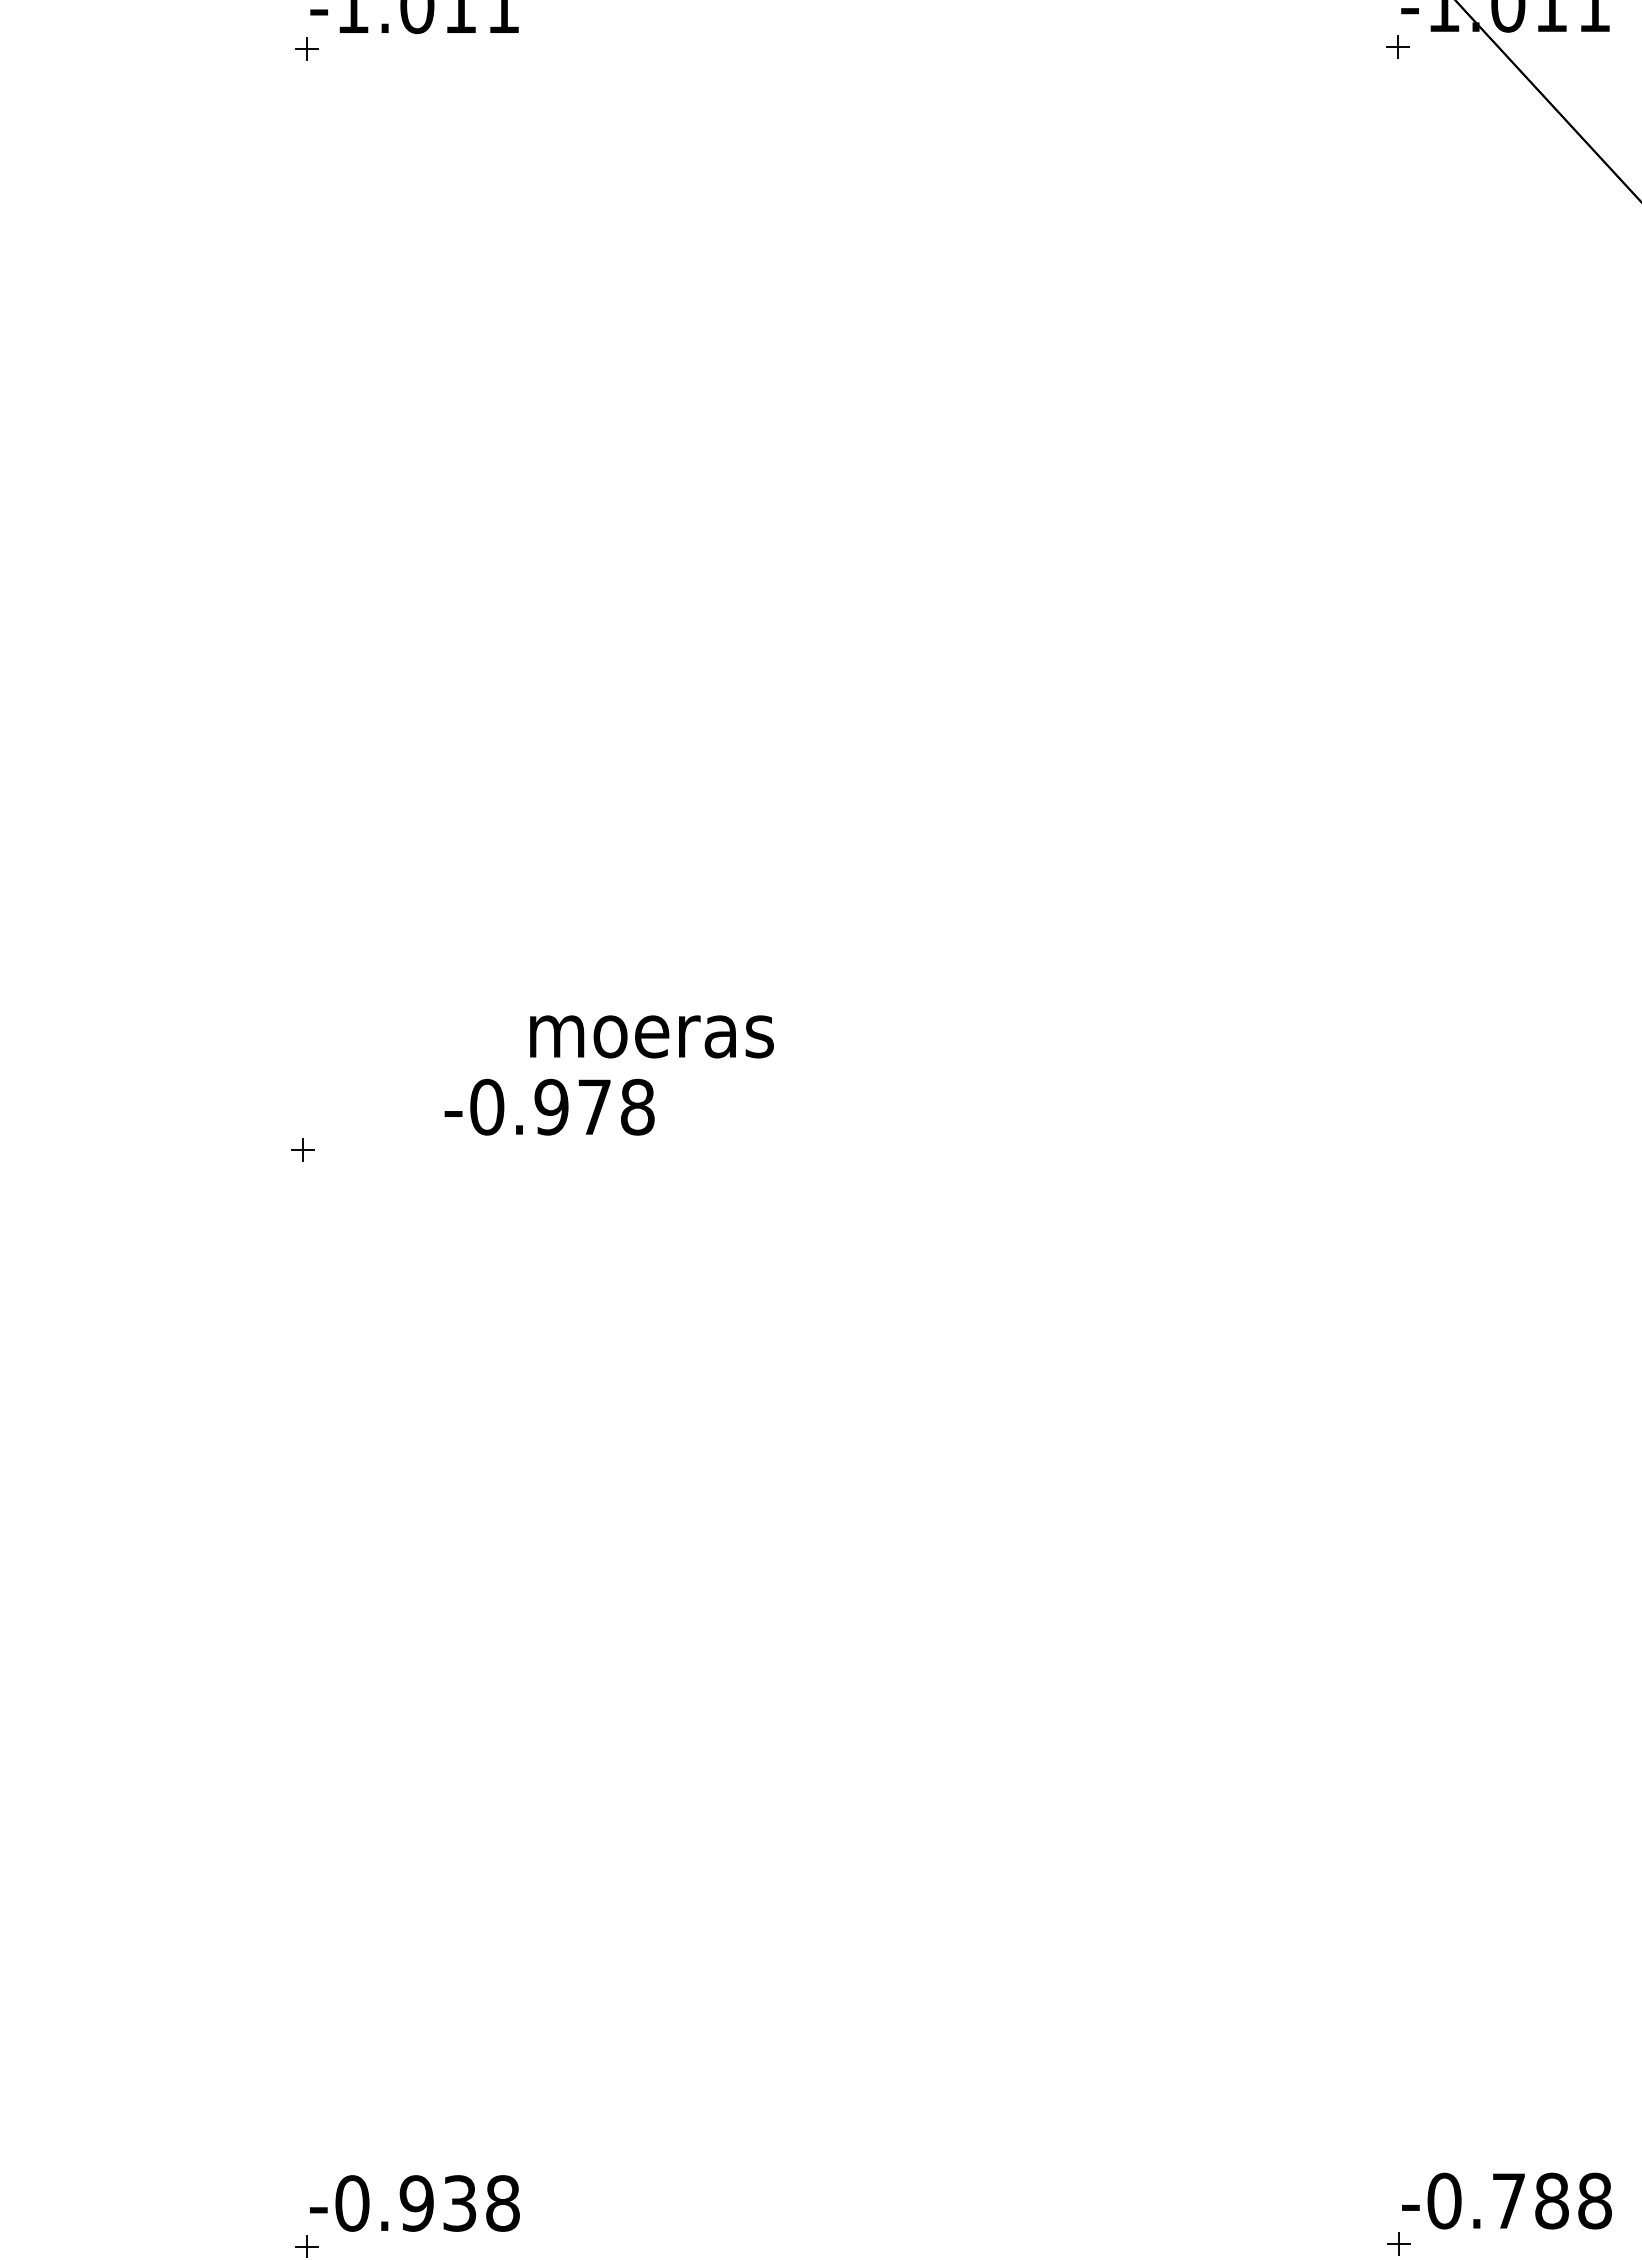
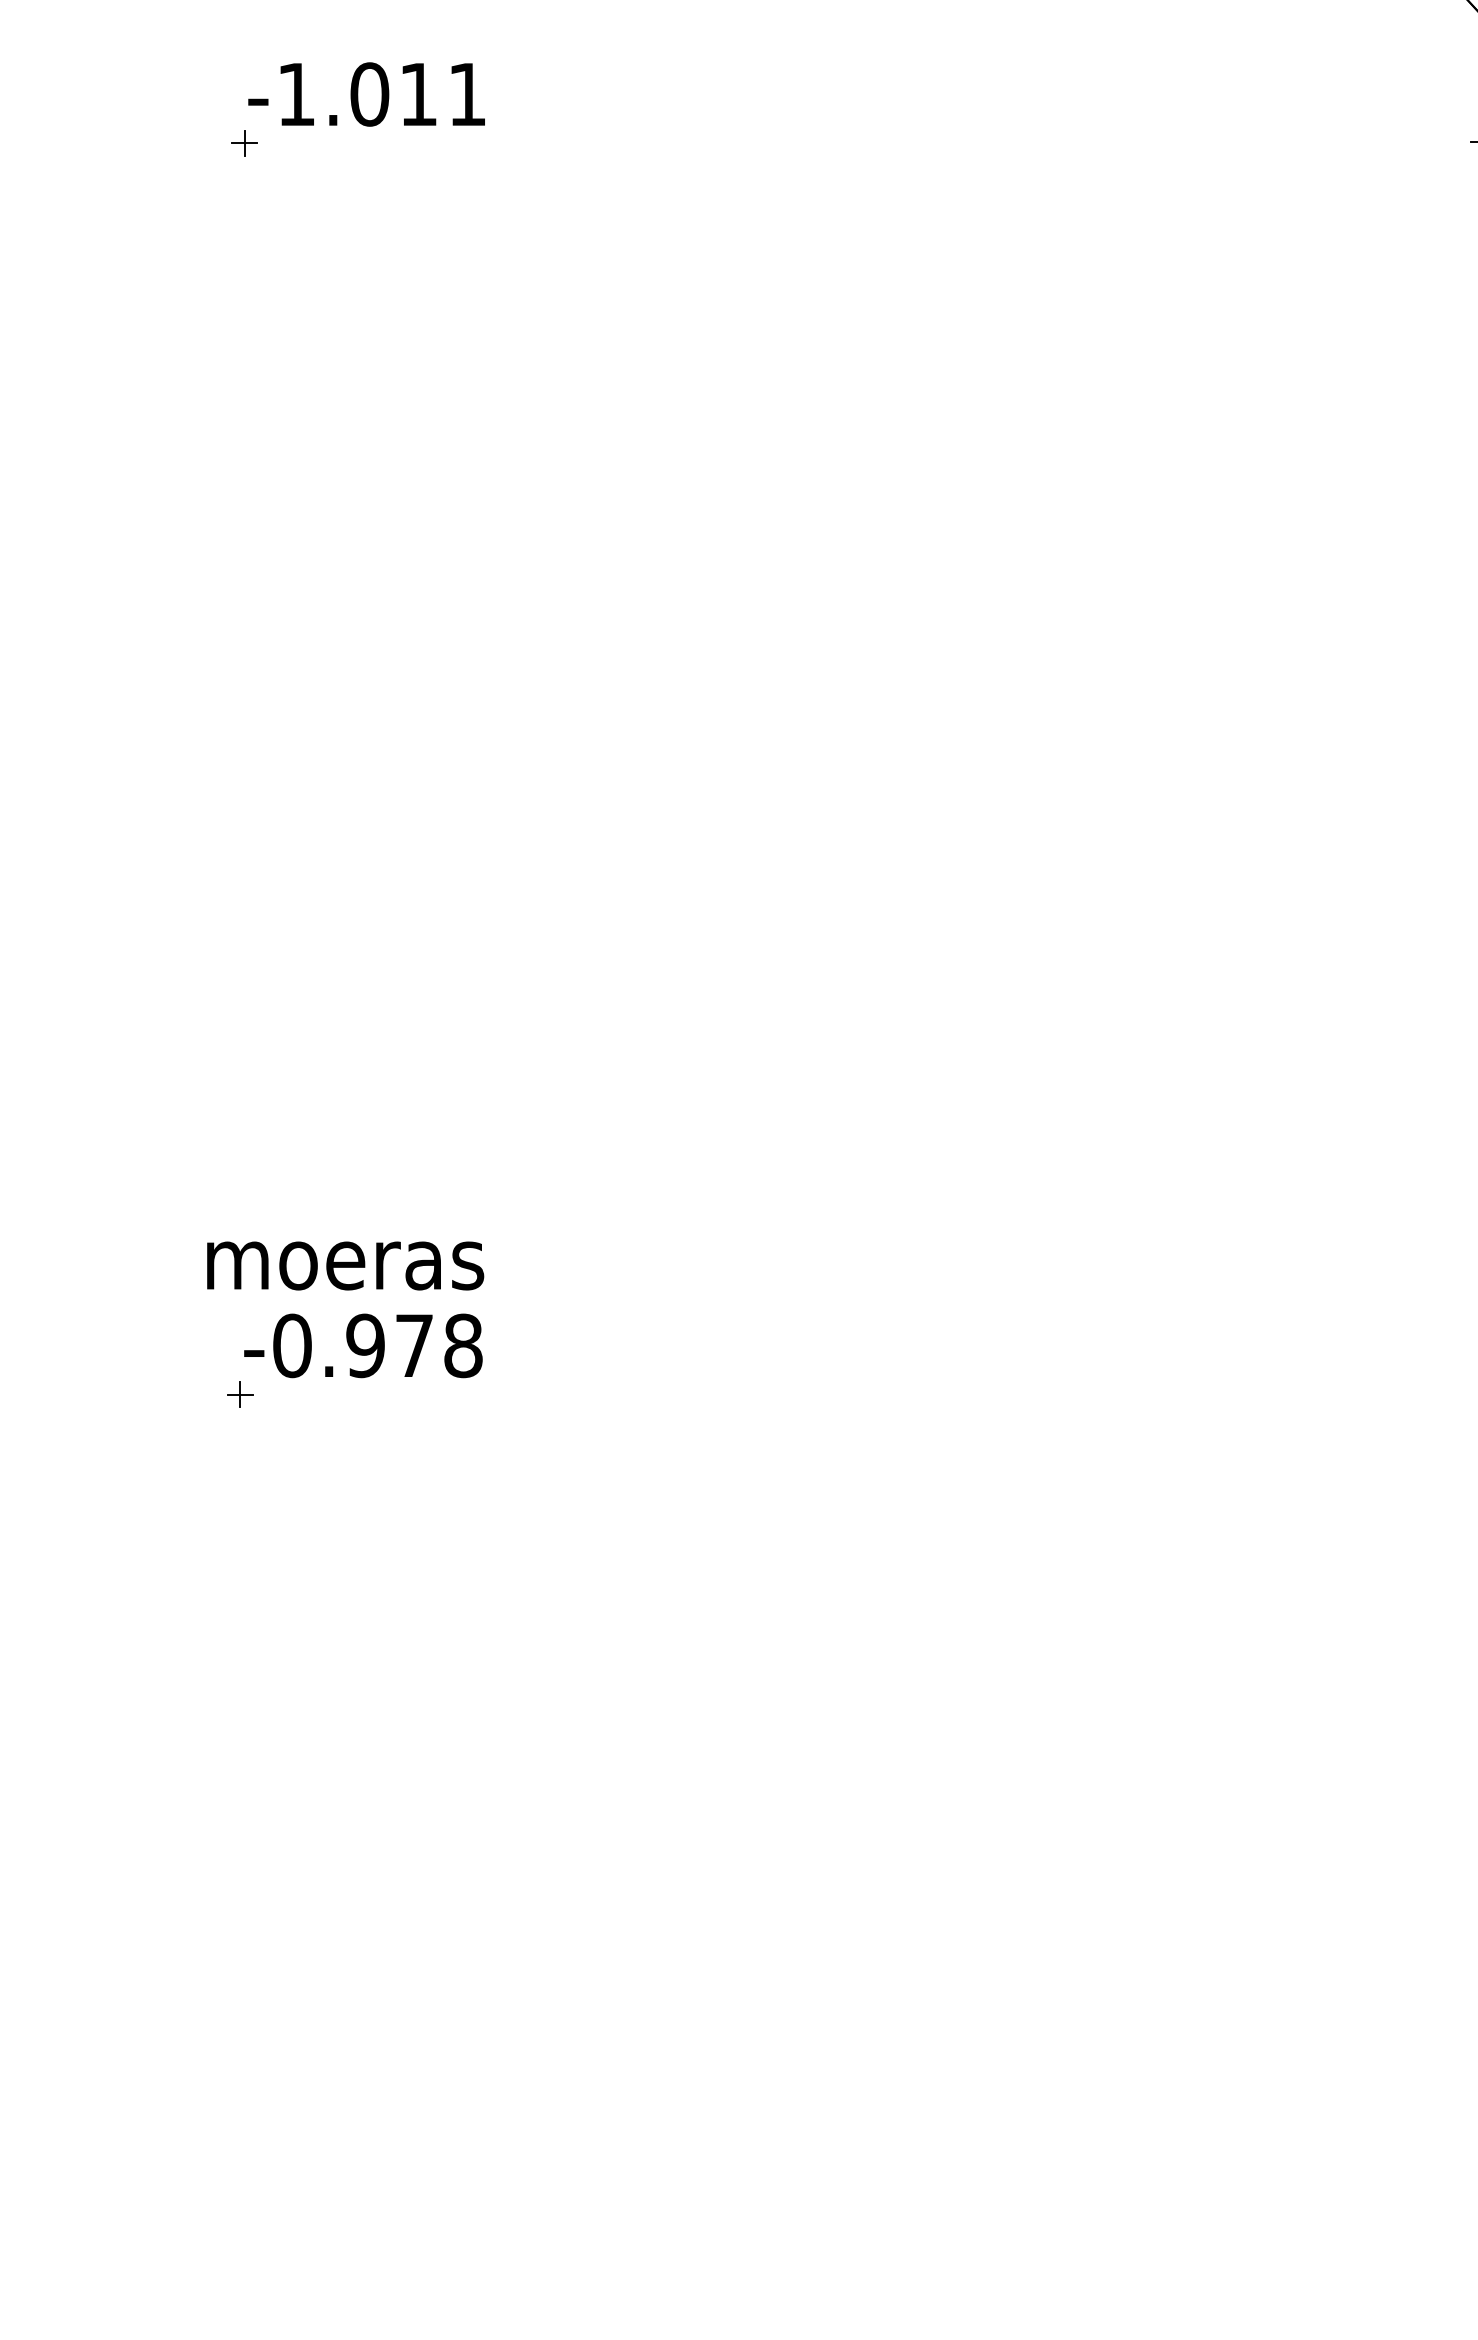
text: (651, 1036) -> (345, 1265), moved
text: (549, 1106) -> (363, 1345), moved

